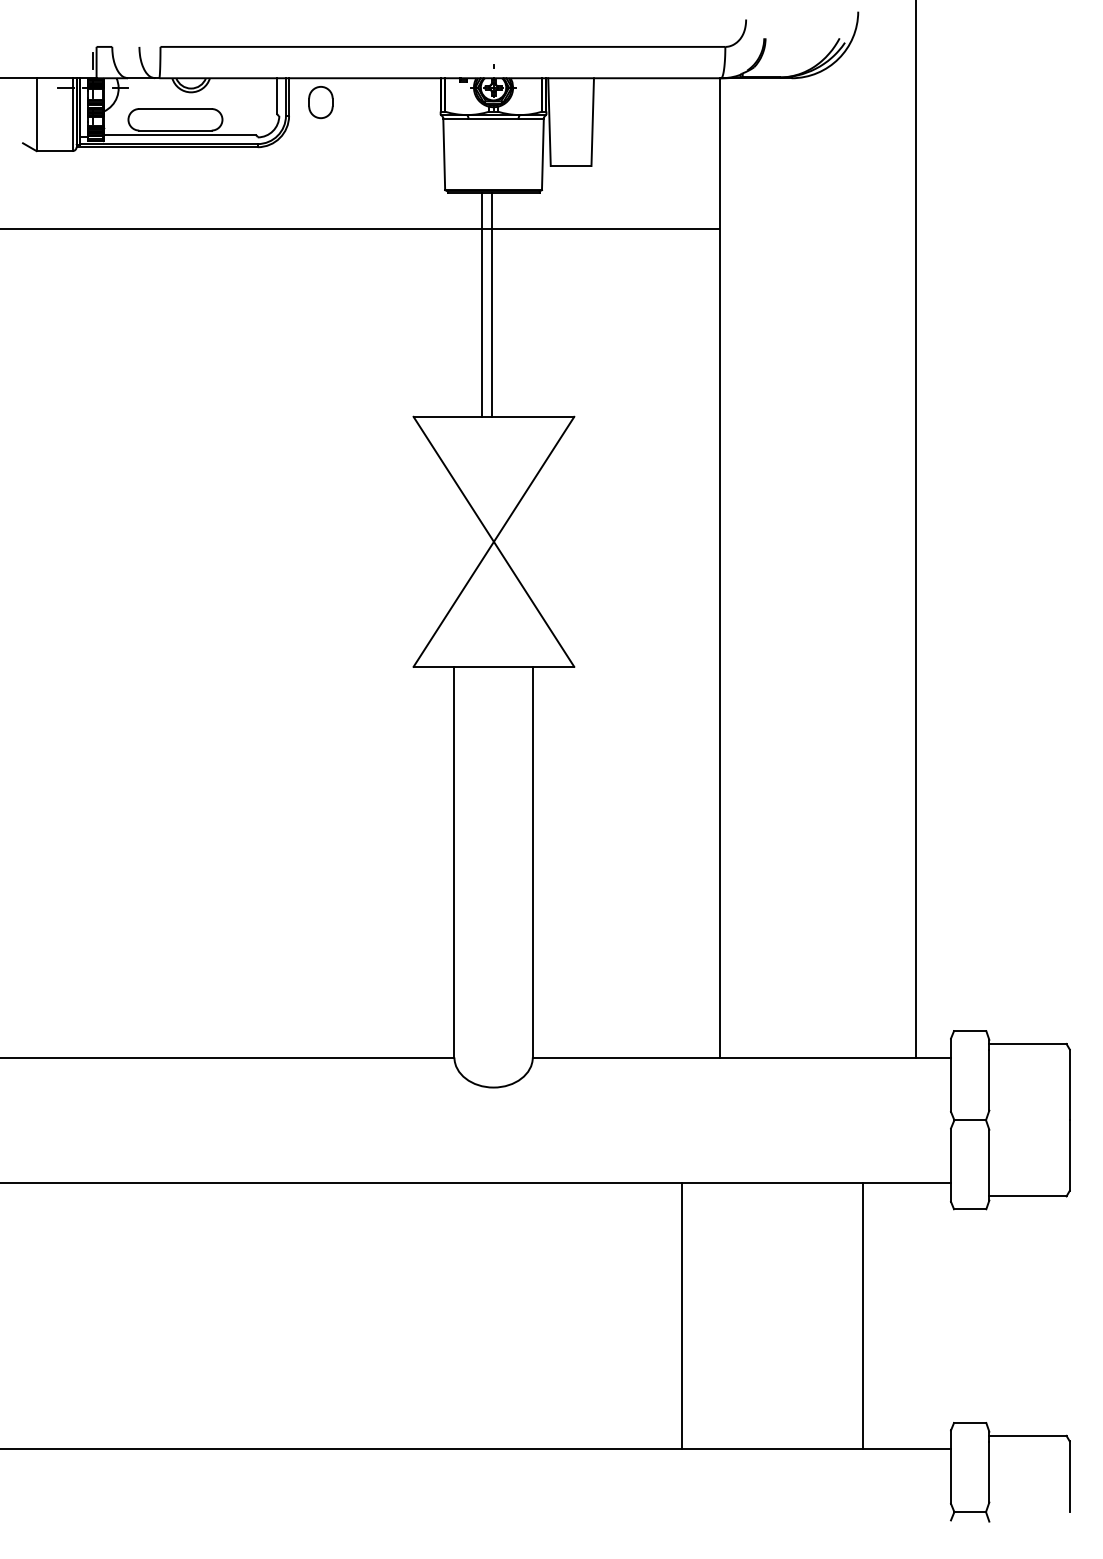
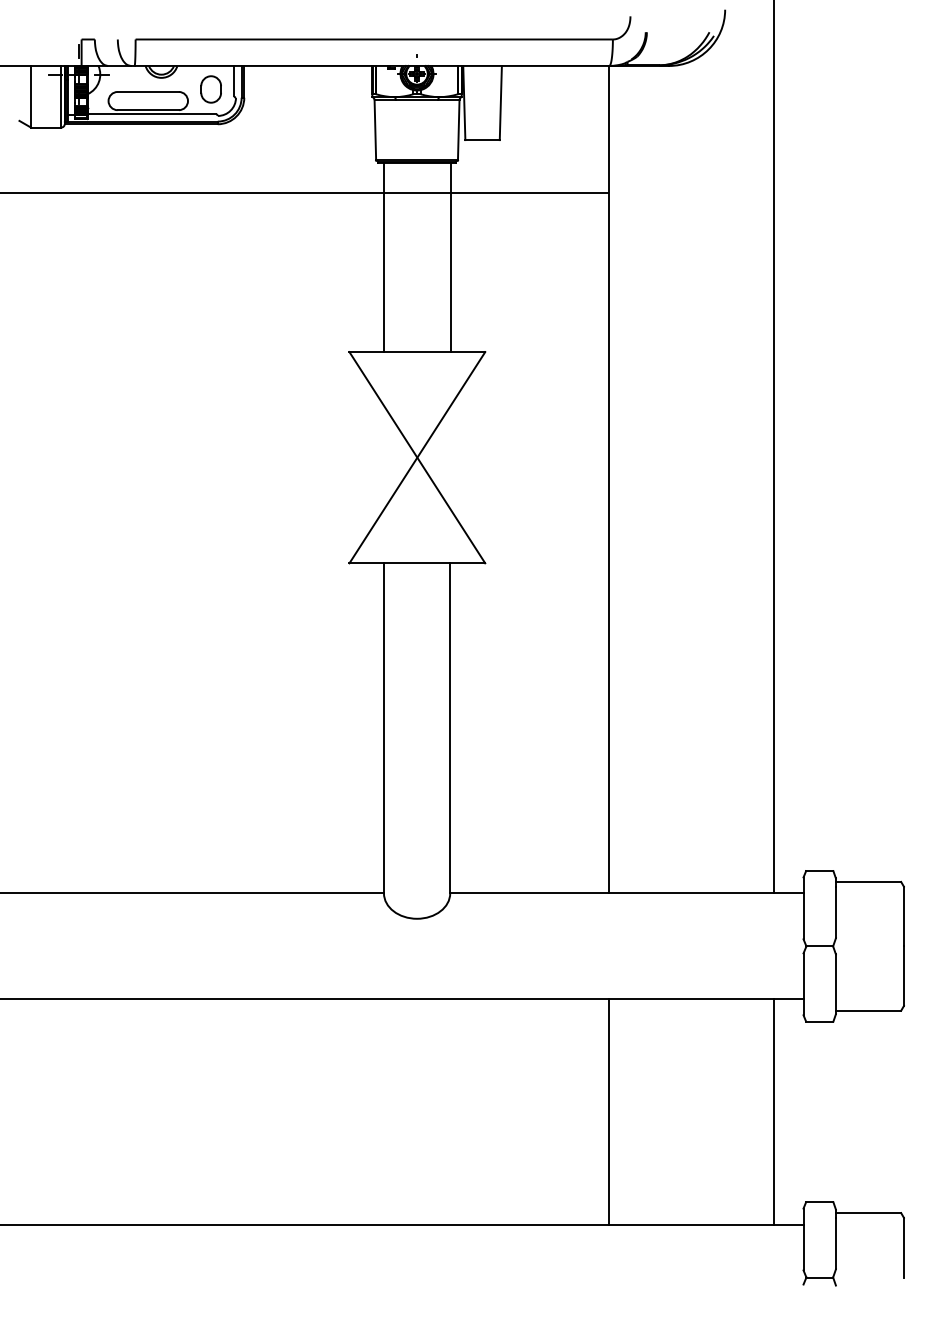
part: (320, 102) -> (210, 89), moved
line: (482, 304) -> (450, 257), moved
line: (491, 304) -> (384, 257), moved
line: (682, 1315) -> (608, 1111), moved
line: (863, 1315) -> (774, 1111), moved

